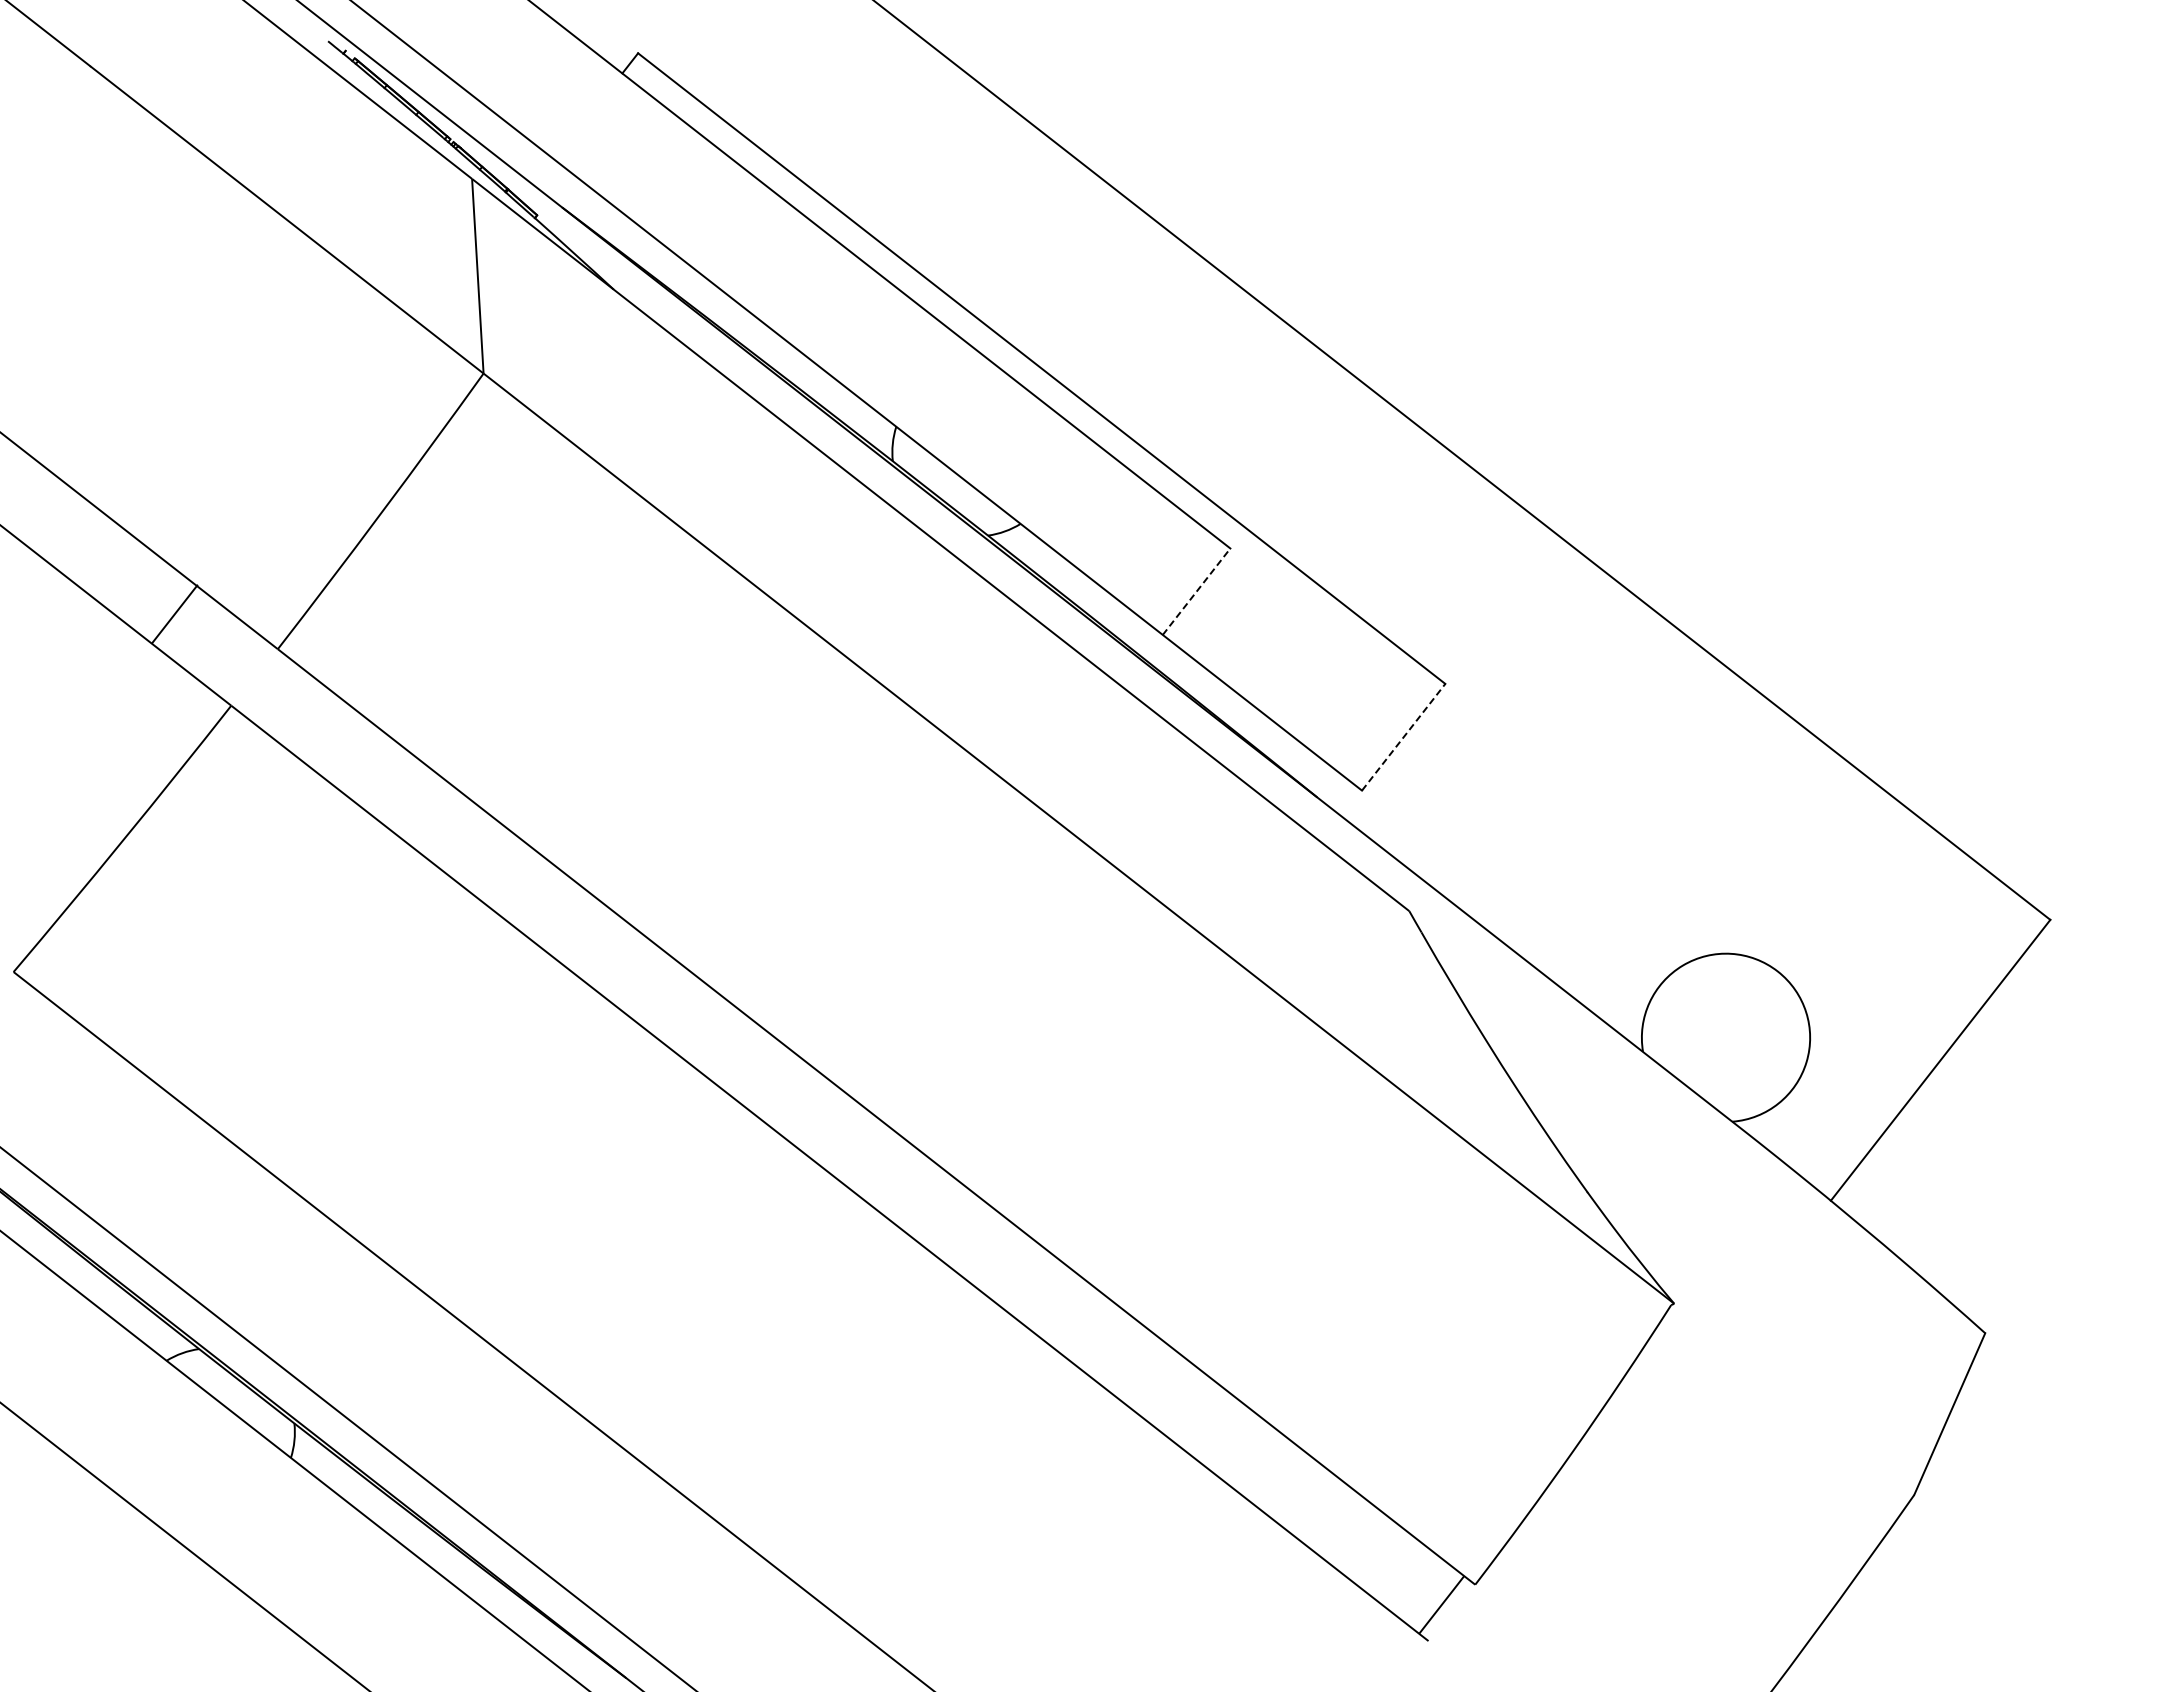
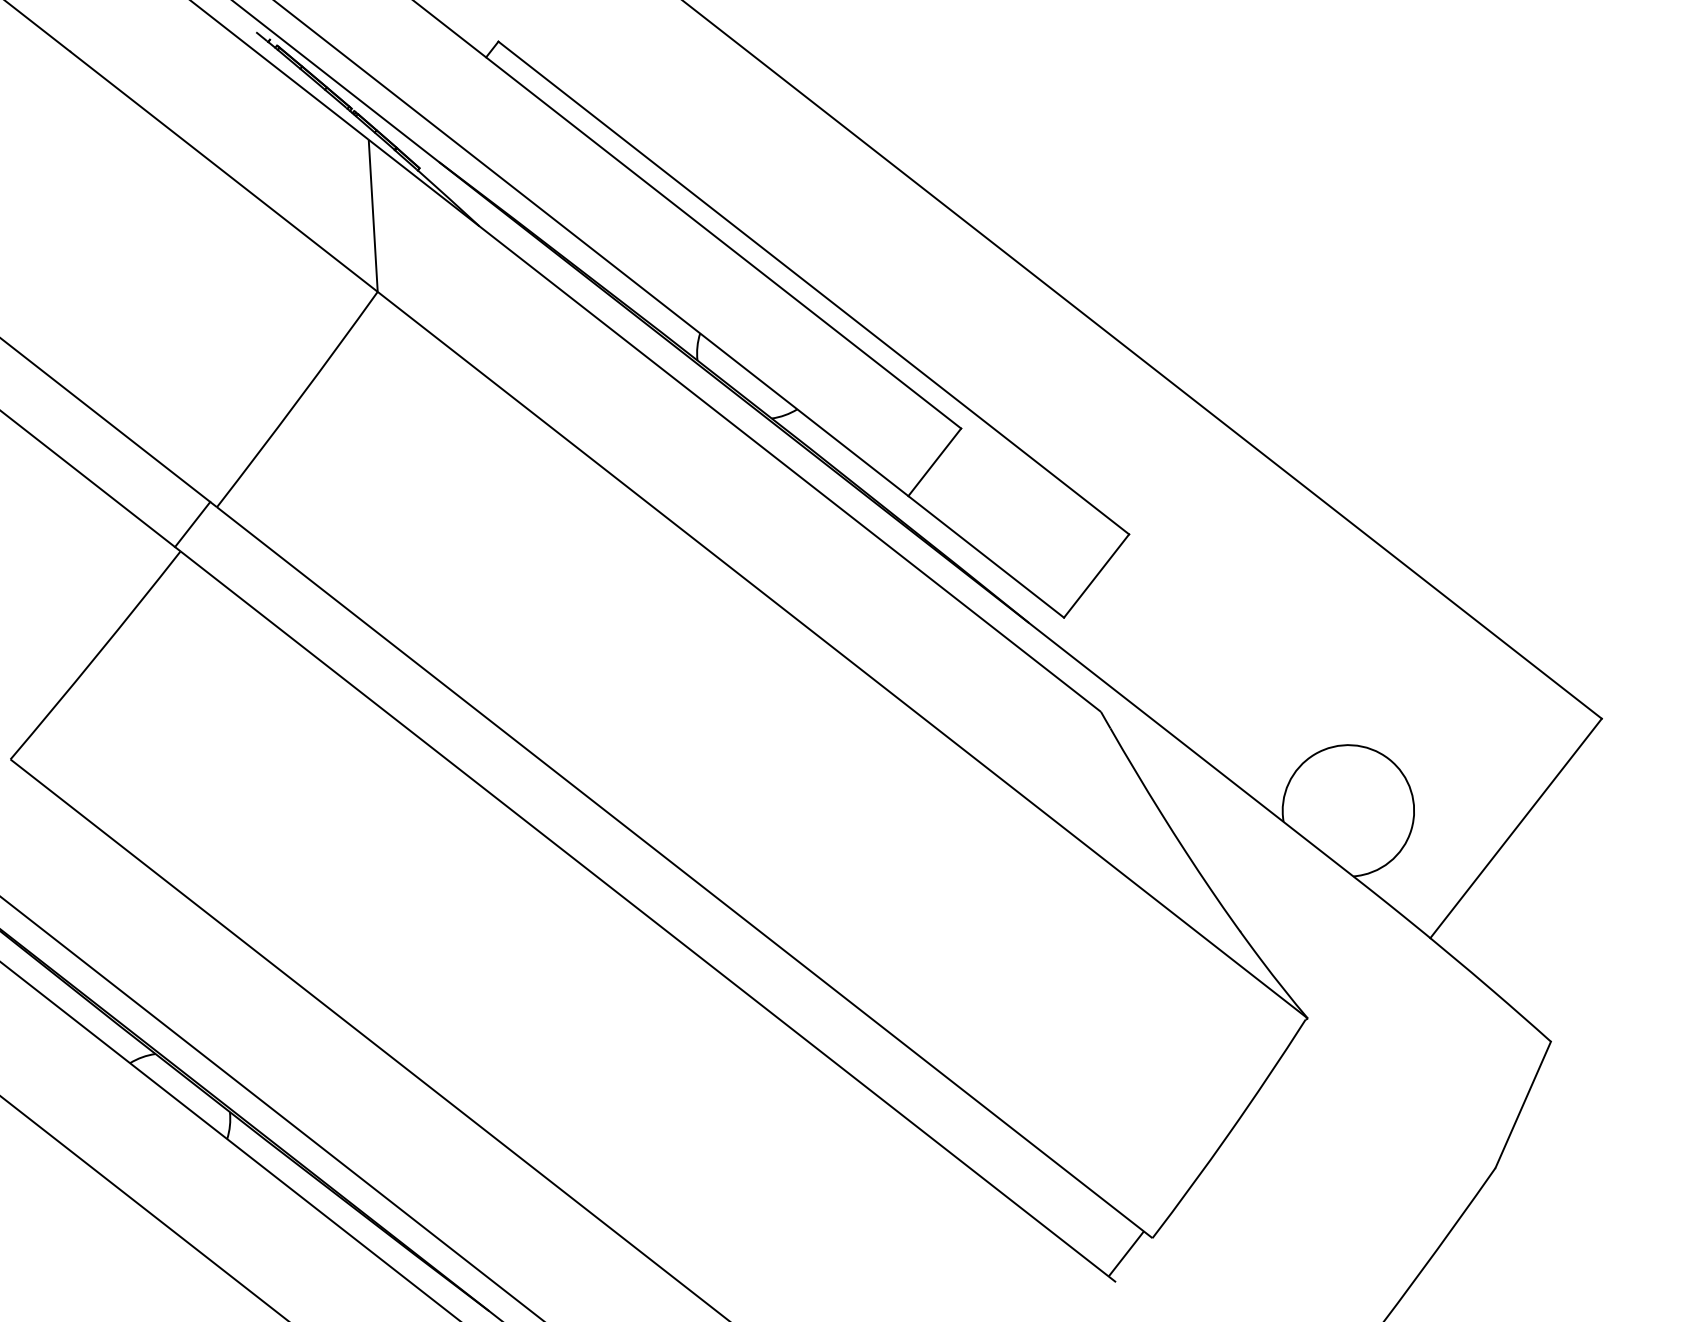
line: (1196, 591) -> (934, 462), dashed -> solid
line: (174, 614) -> (192, 524), moved
line: (1403, 737) -> (1096, 576), dashed -> solid

